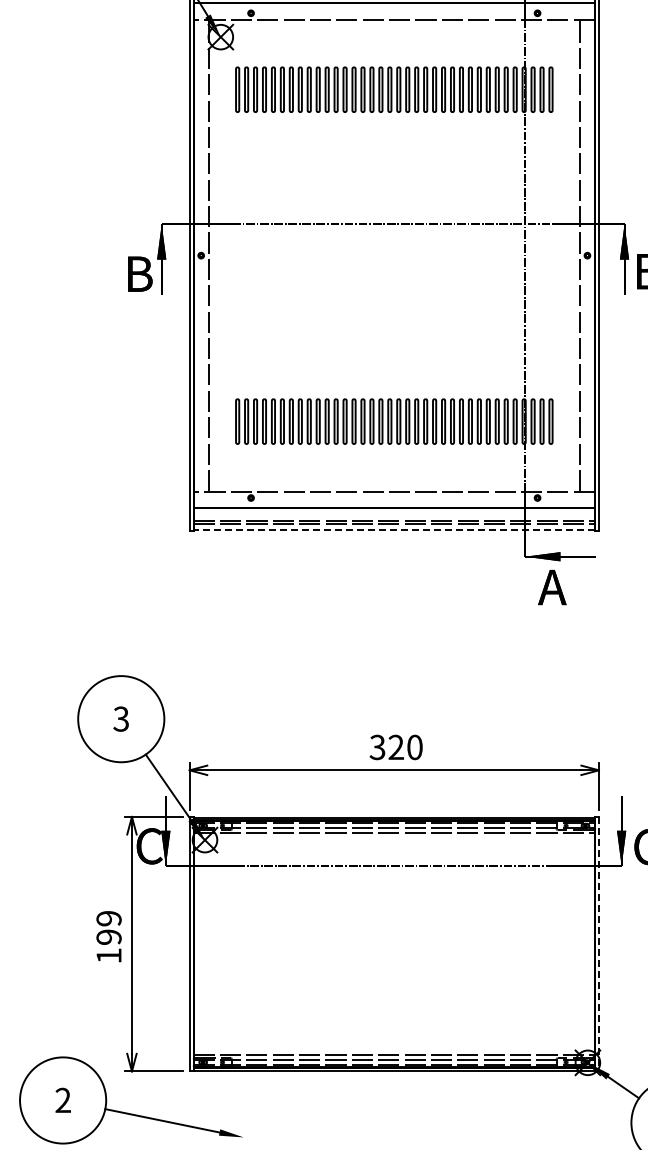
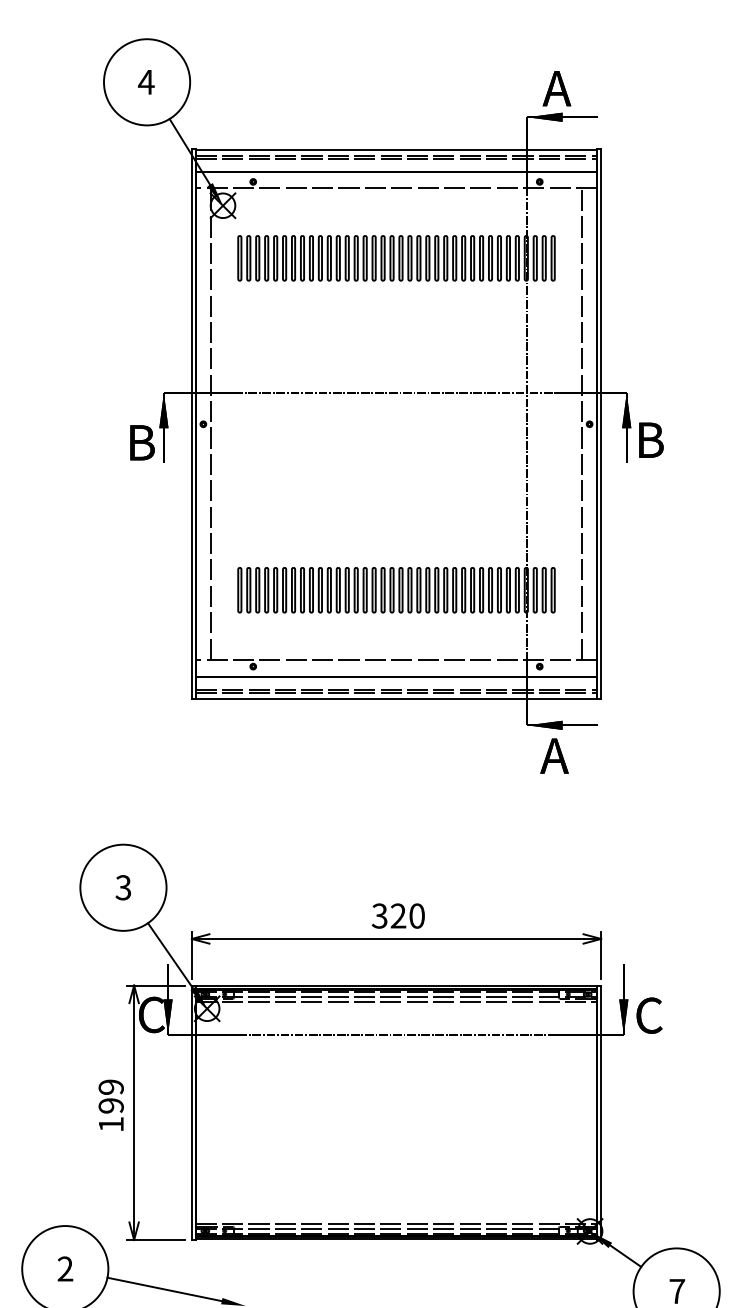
line: (394, 529) -> (396, 698), dashed -> solid
line: (599, 944) -> (601, 1113), dashed -> solid

